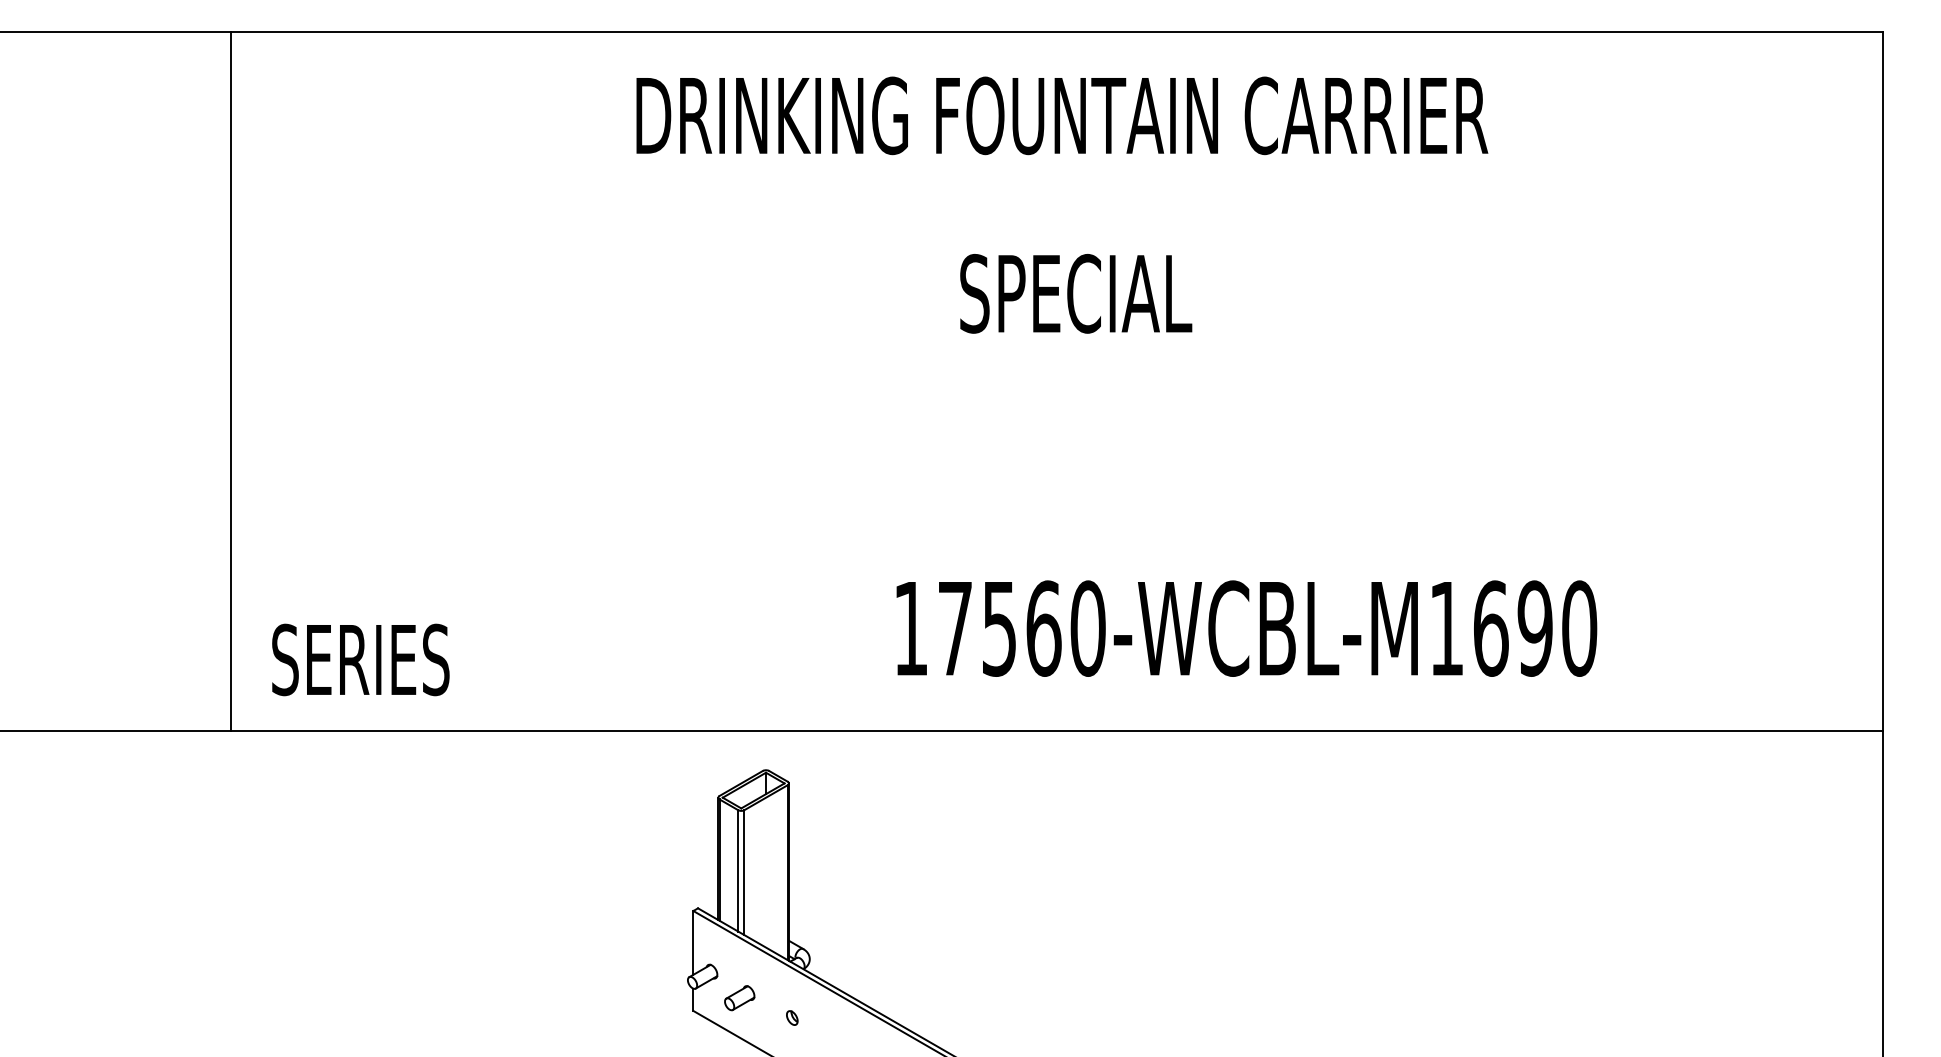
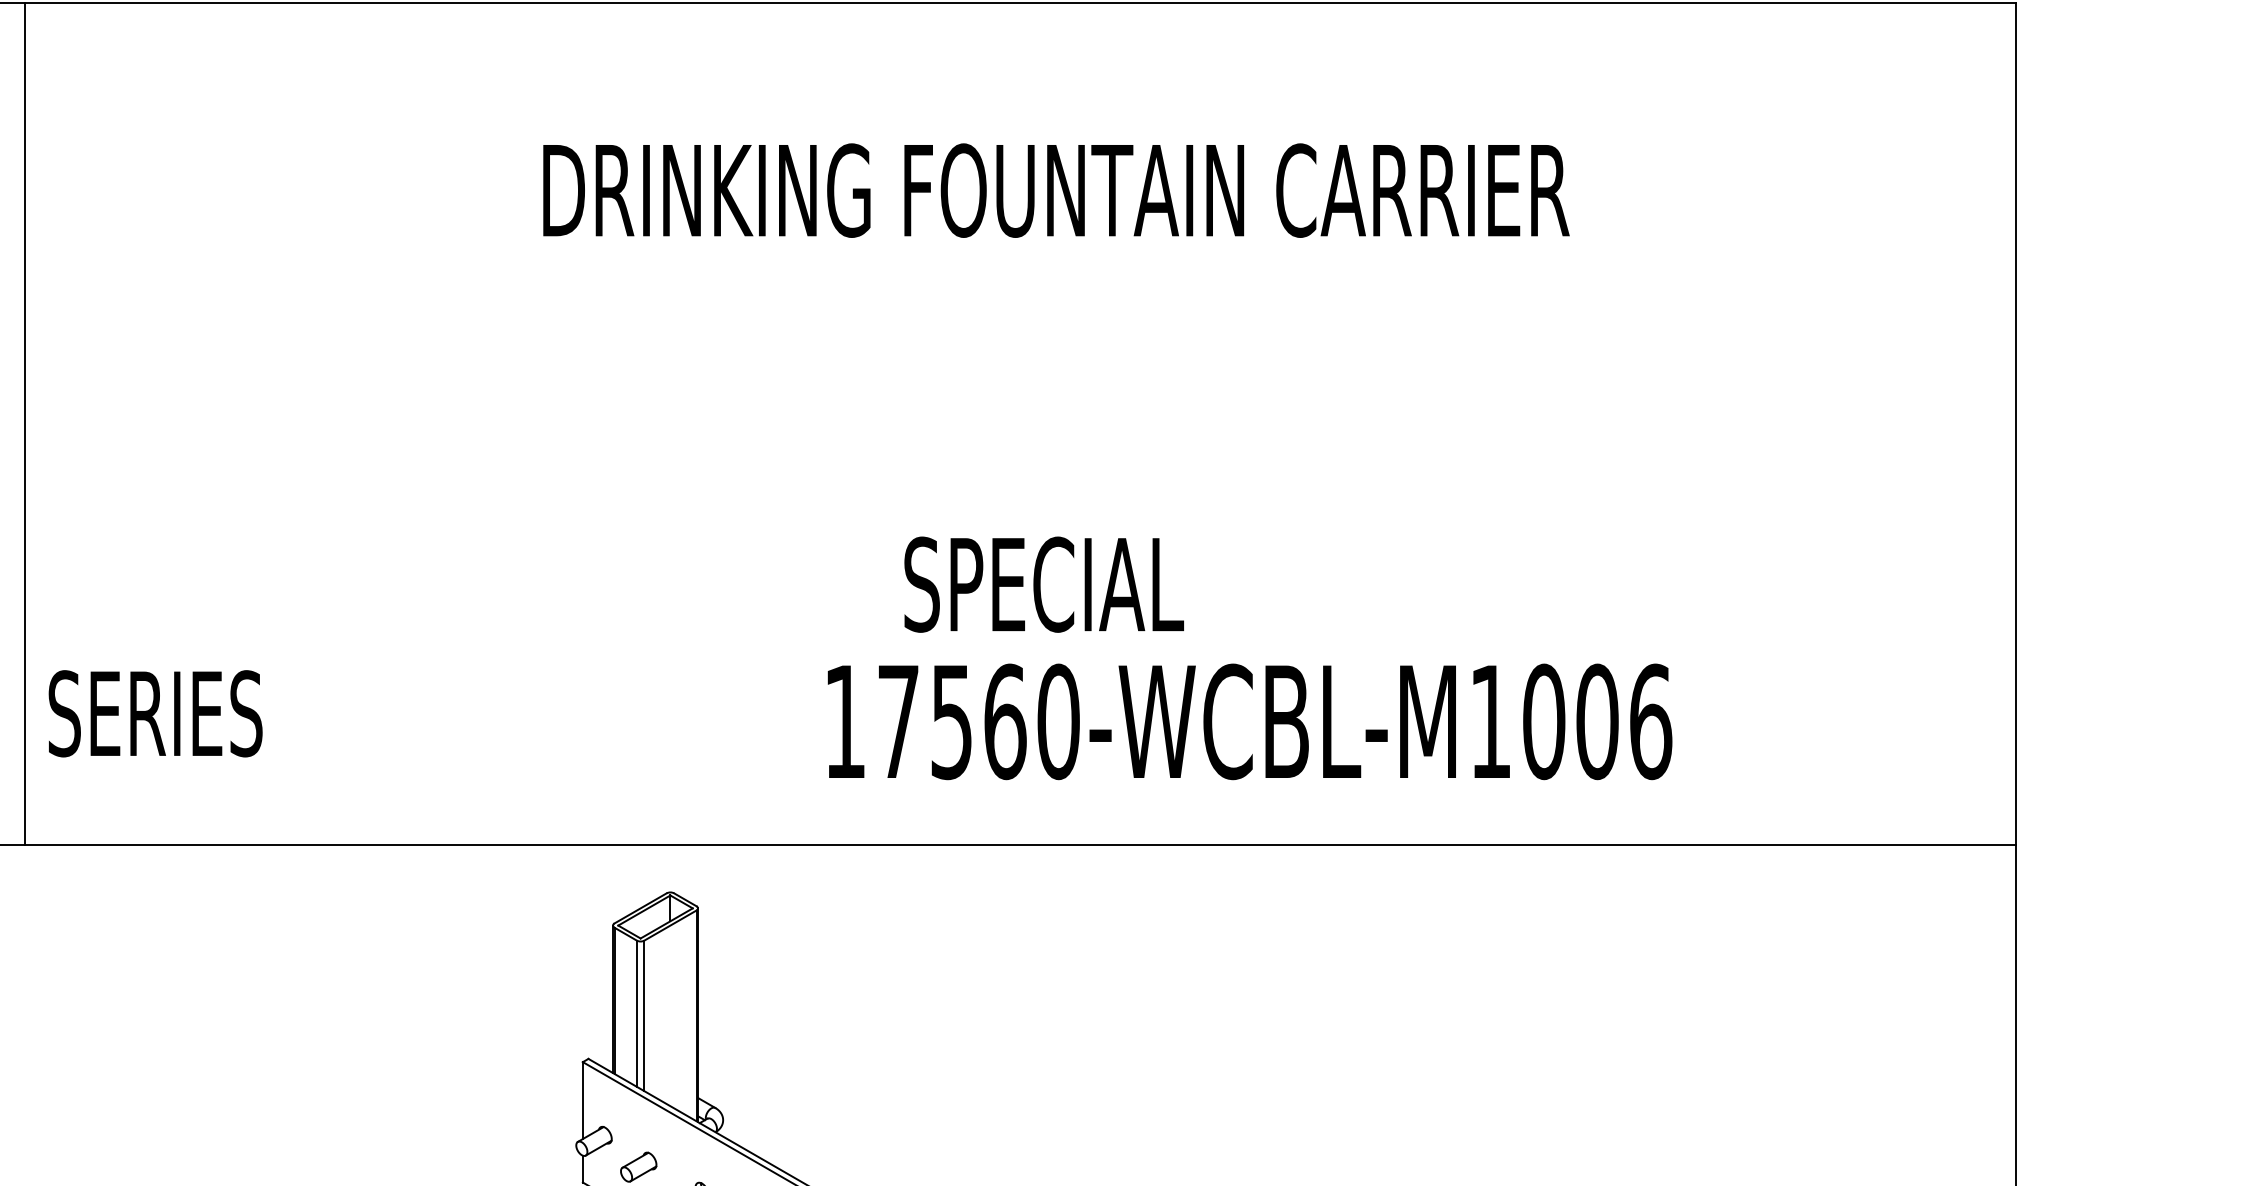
text: (1062, 115) -> (1056, 190), moved
text: (1076, 293) -> (1044, 584), moved
text: (1535, 628) -> (1597, 721), 17560-WCBL-M1690 -> 17560-WCBL-M1006
text: (360, 659) -> (155, 713), moved

